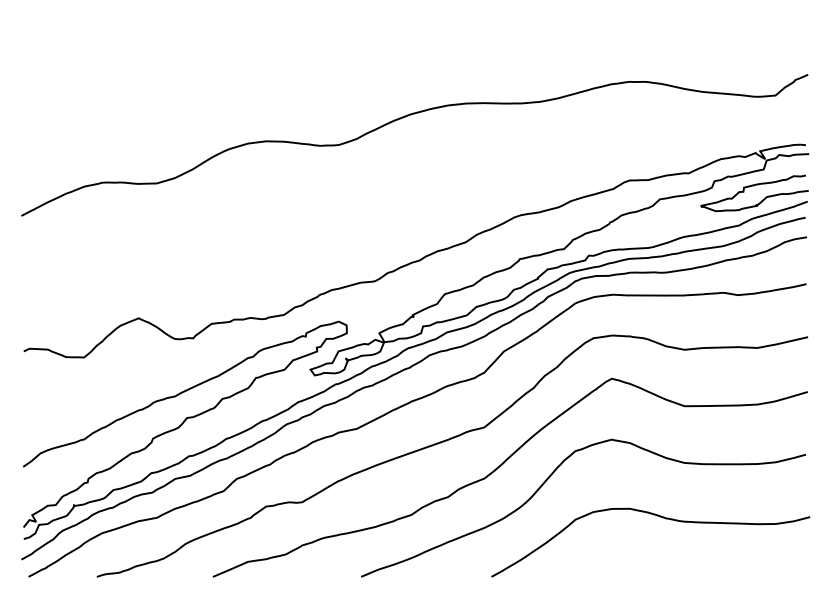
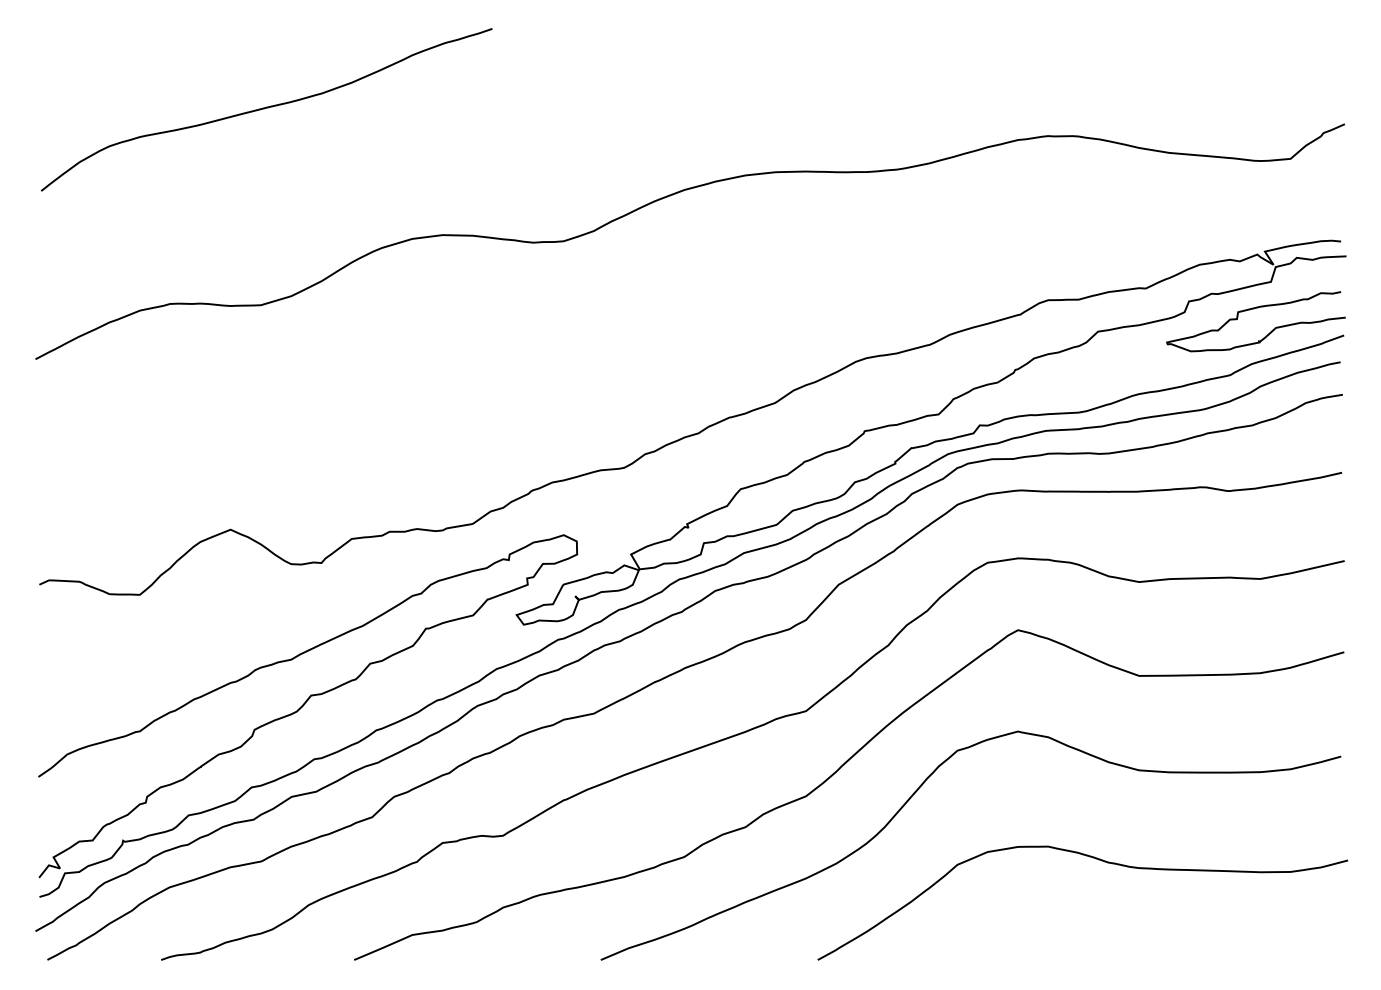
curve: (159, 65) -> (265, 108), added

